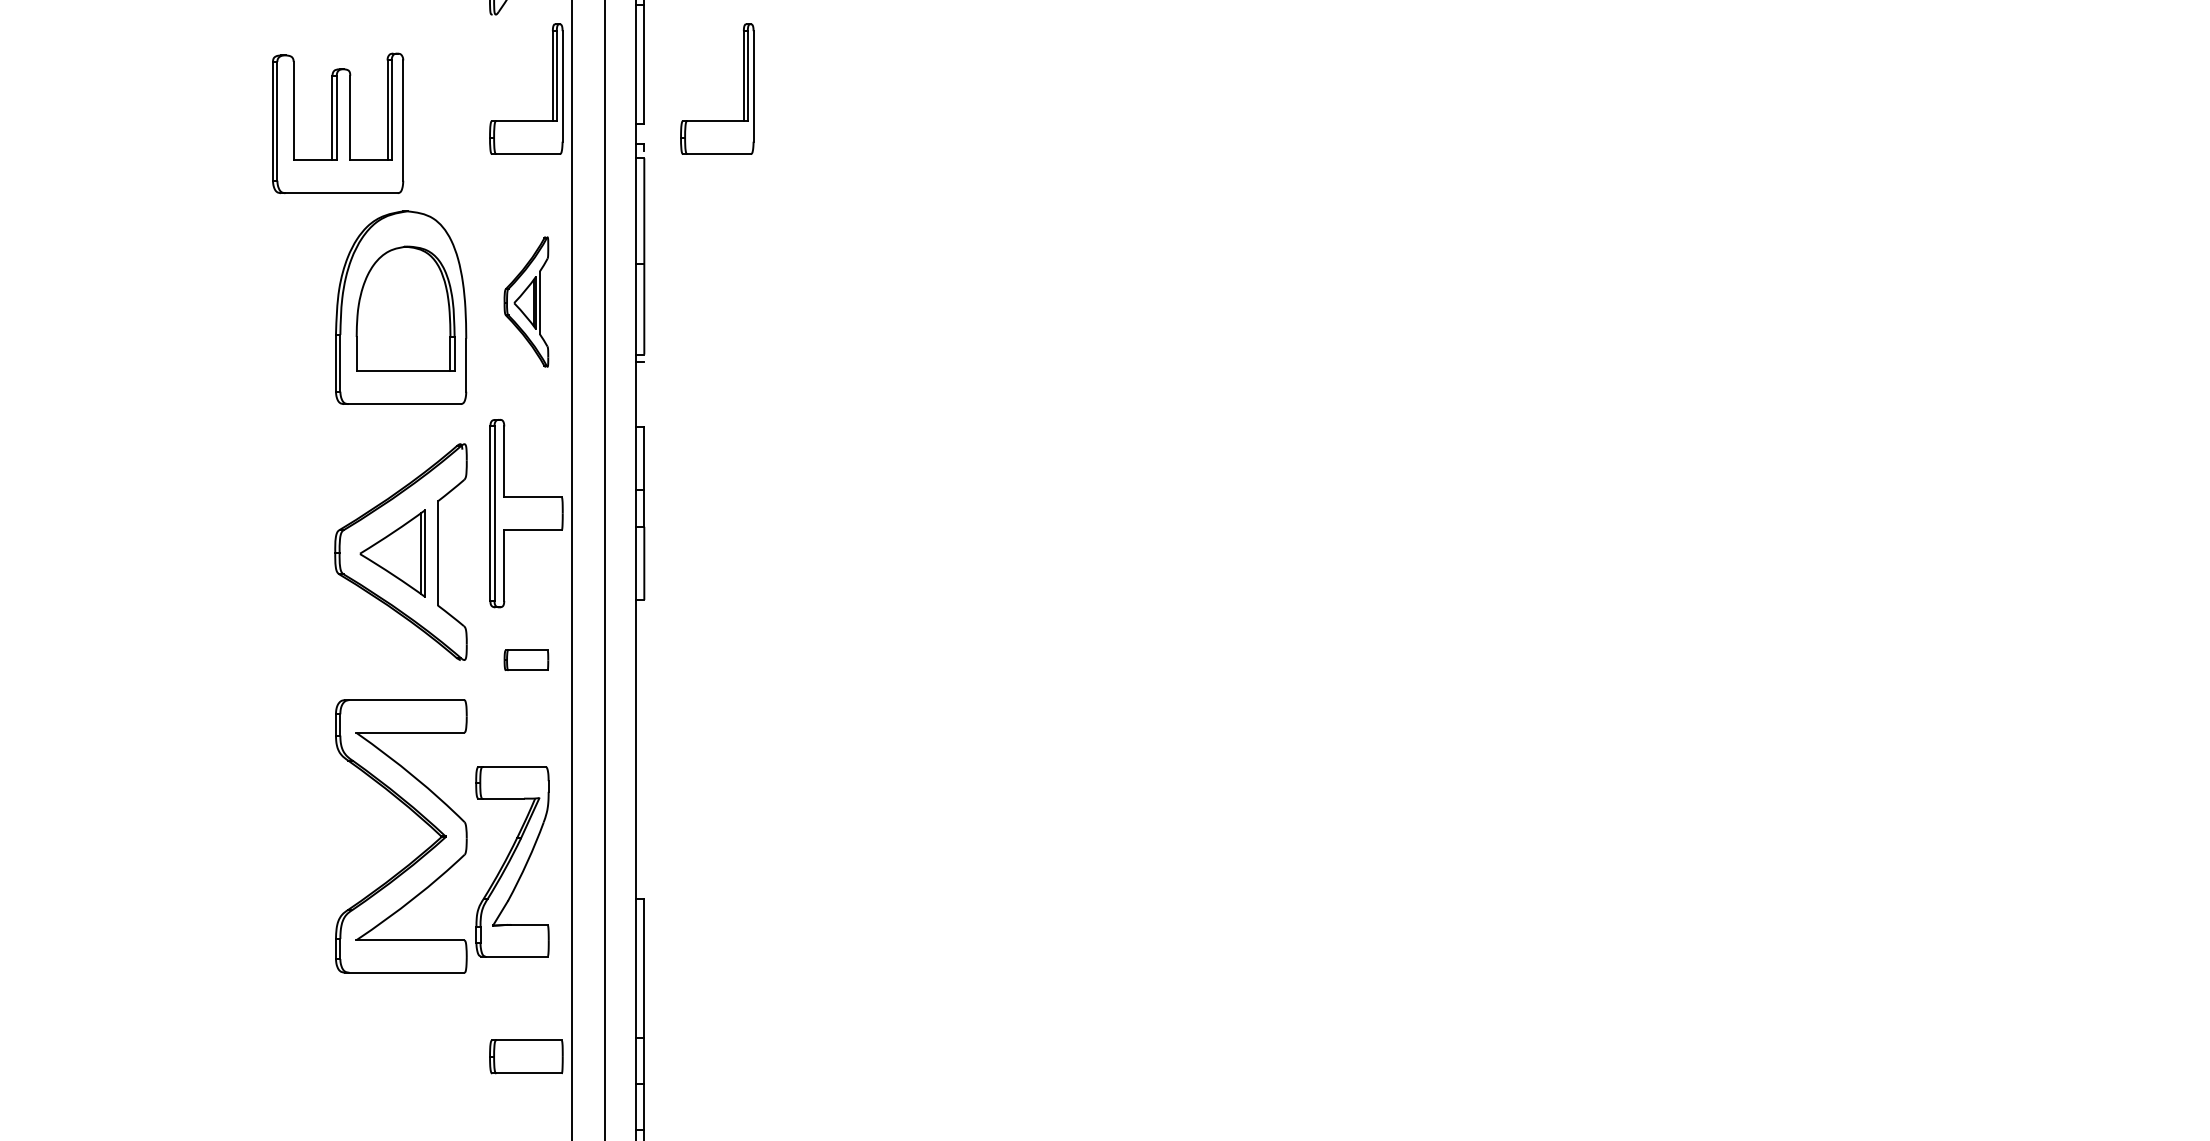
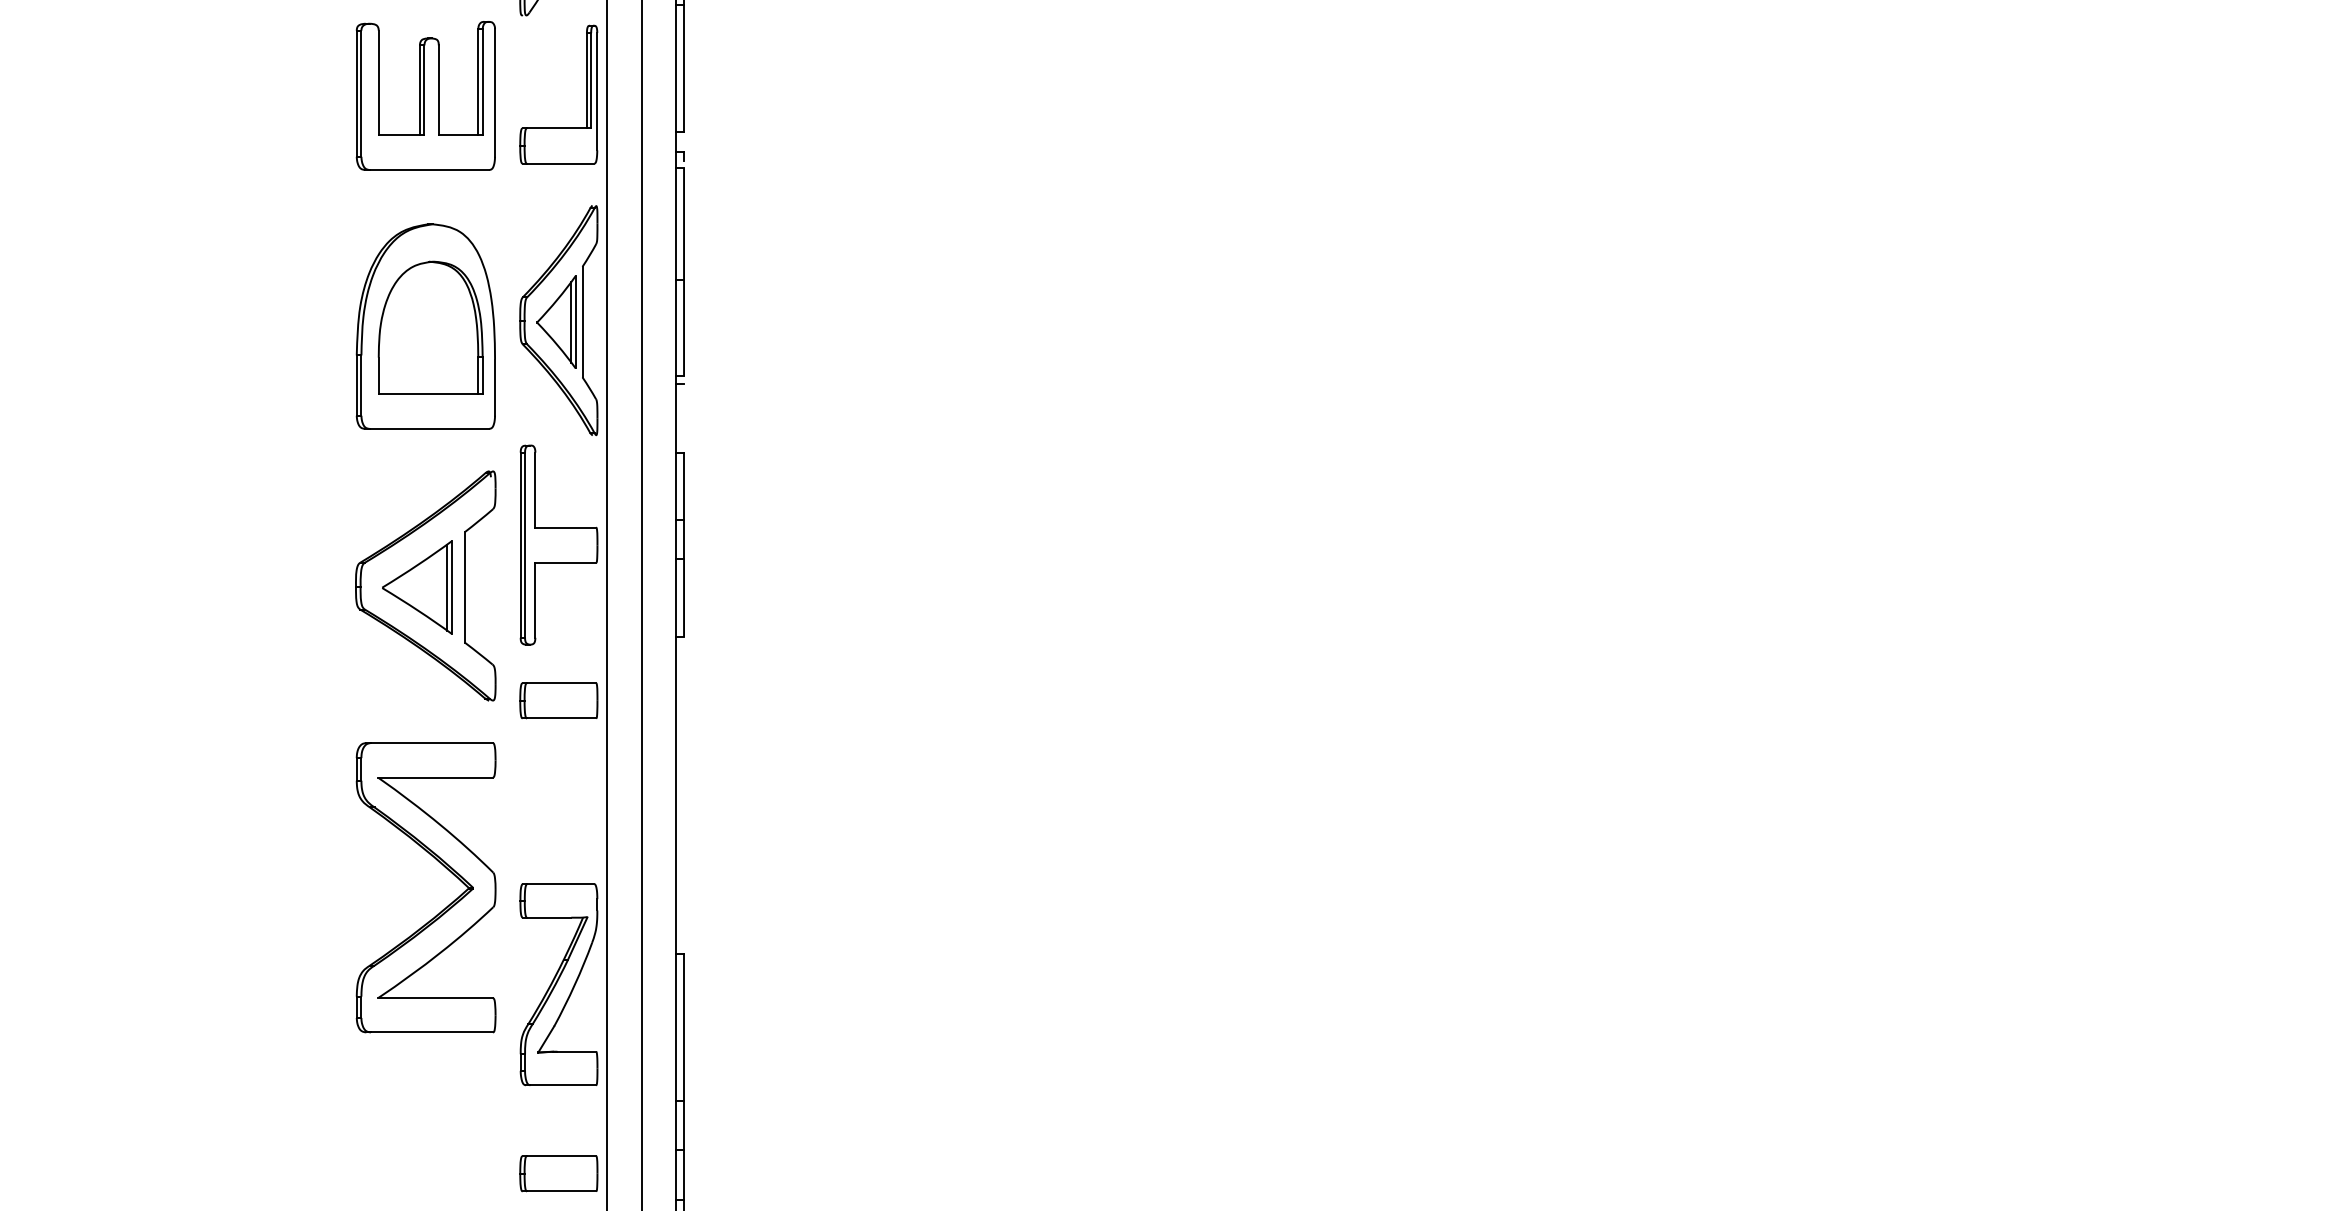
part: (743, 88) -> (789, 93), removed
part: (338, 122) -> (426, 94), moved
part: (526, 301) -> (558, 319), size x1.67
part: (526, 660) -> (558, 701), size x1.67
part: (512, 861) -> (558, 984), moved
part: (526, 1056) -> (558, 1173), moved

